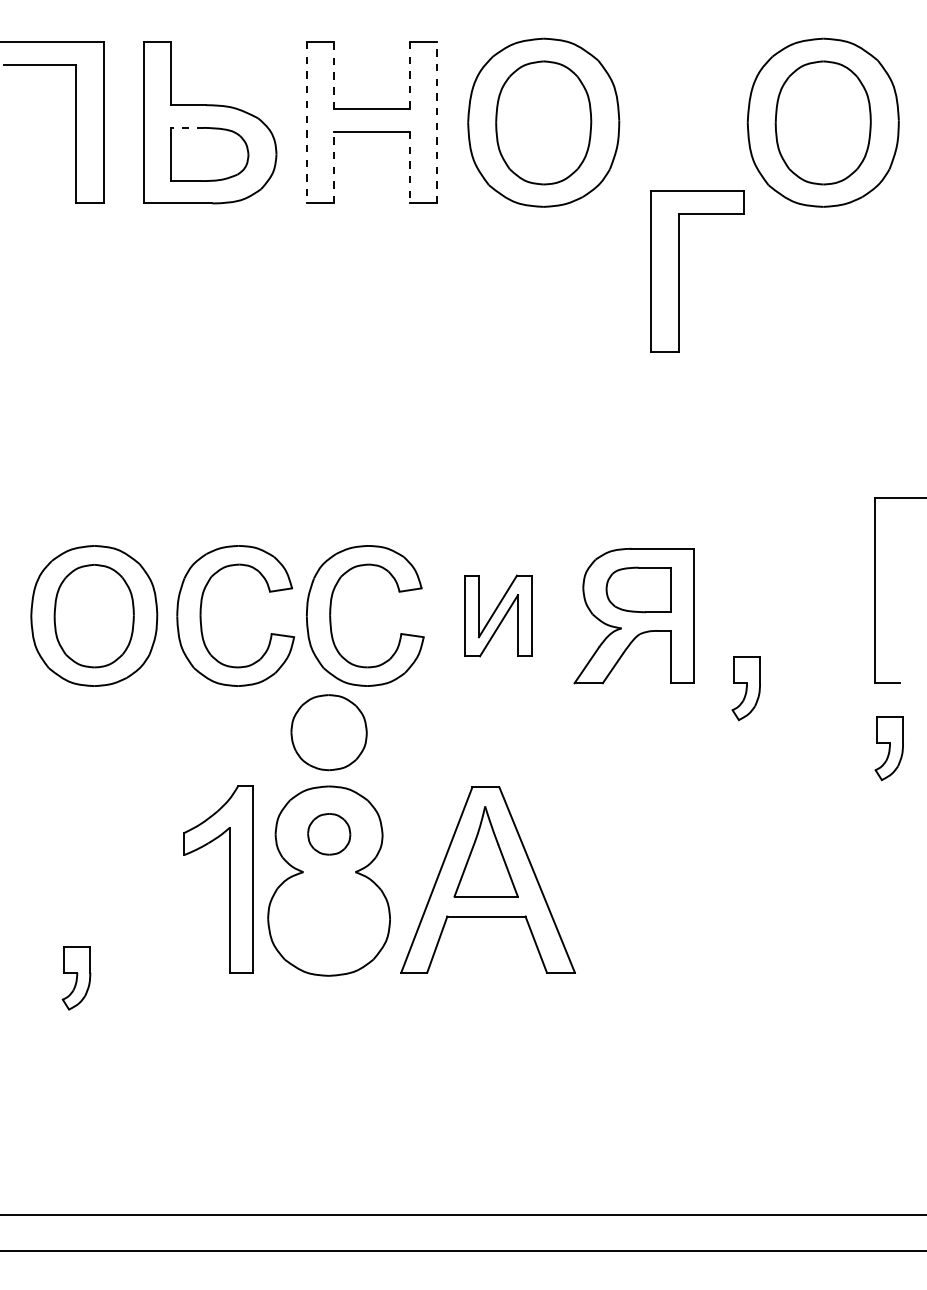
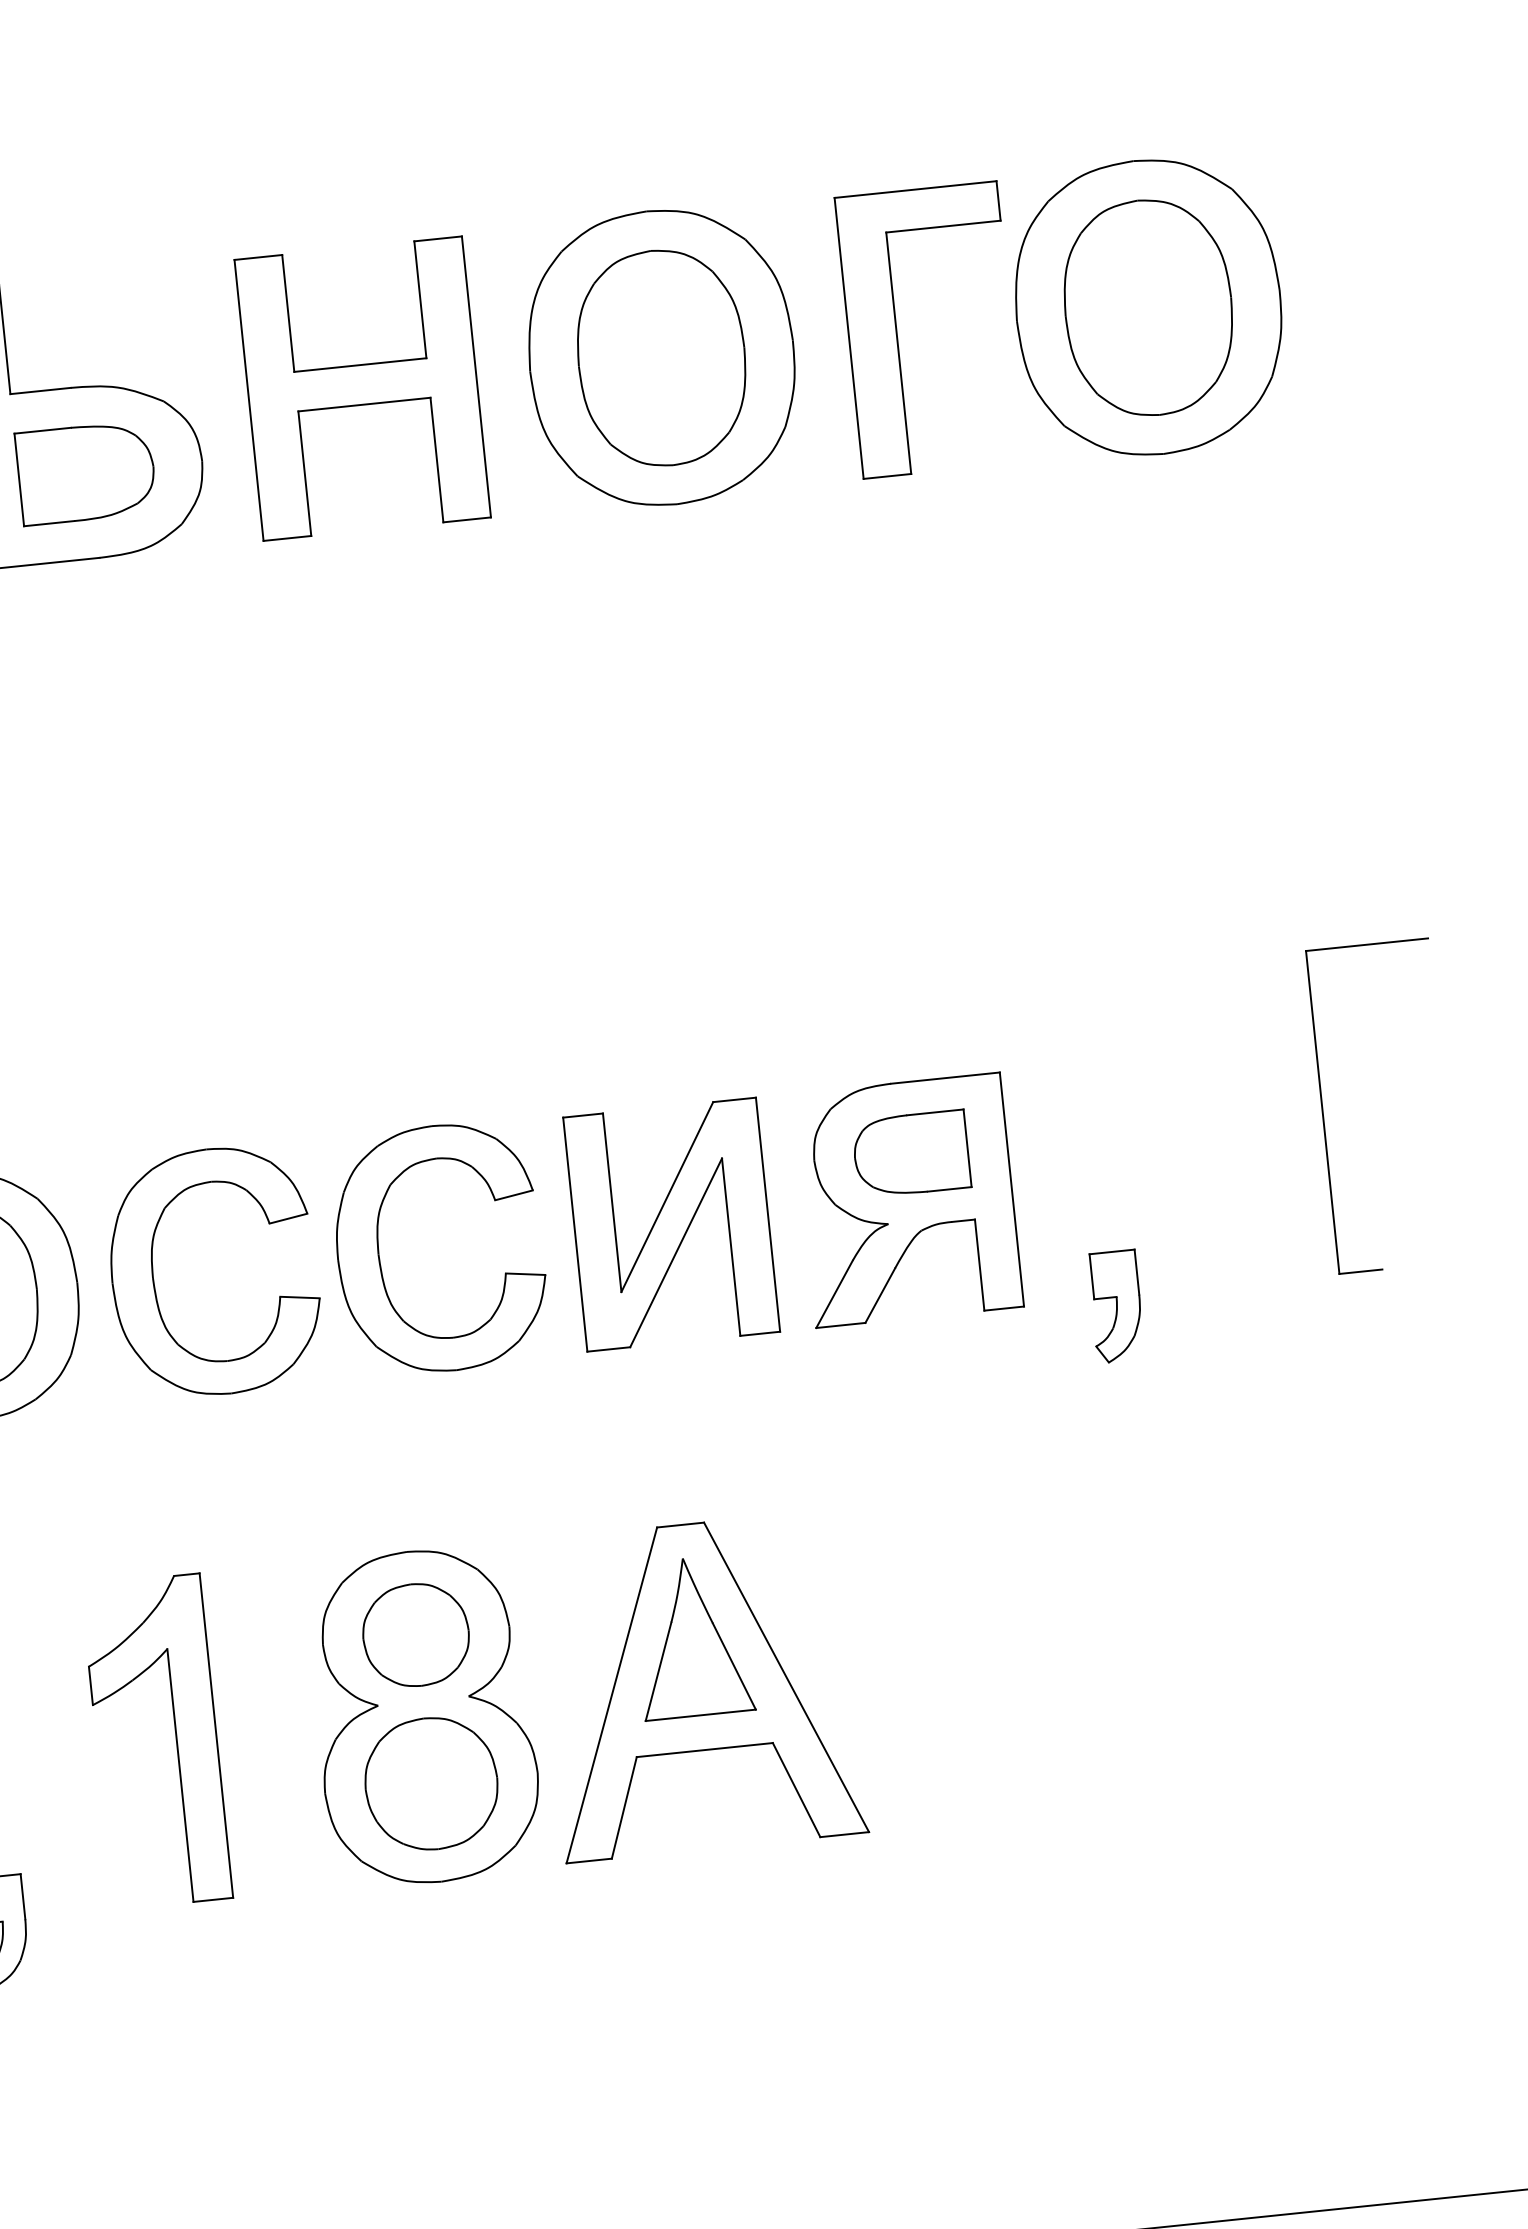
line: (334, 75) -> (288, 313), dashed -> solid
line: (409, 75) -> (419, 299), dashed -> solid
line: (306, 122) -> (248, 399), dashed -> solid
line: (437, 122) -> (476, 376), dashed -> solid
line: (187, 127) -> (42, 430), dashed -> solid
line: (334, 167) -> (305, 473), dashed -> solid
line: (409, 167) -> (436, 459), dashed -> solid
part: (679, 271) -> (898, 332), moved
part: (498, 615) -> (671, 1223), size x1.67
part: (328, 732) -> (430, 1783), moved
part: (888, 748) -> (1374, 1385), removed
part: (329, 834) -> (416, 1635), size x1.43
part: (229, 879) -> (175, 1739), moved

